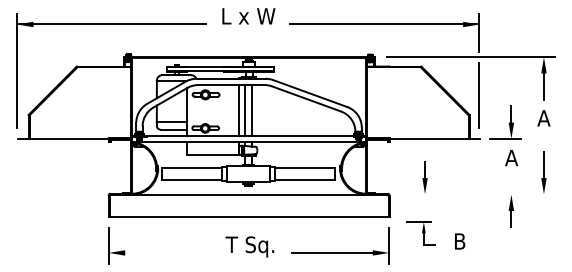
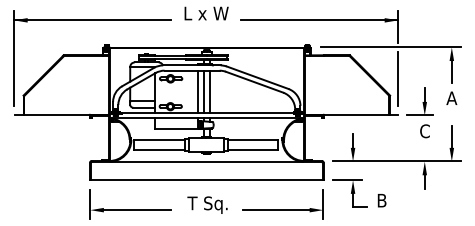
text: (511, 157) -> (424, 130), A -> C
line: (477, 194) -> (396, 161), added
part: (420, 233) -> (349, 194), size x1.43
line: (165, 252) -> (137, 209), added

